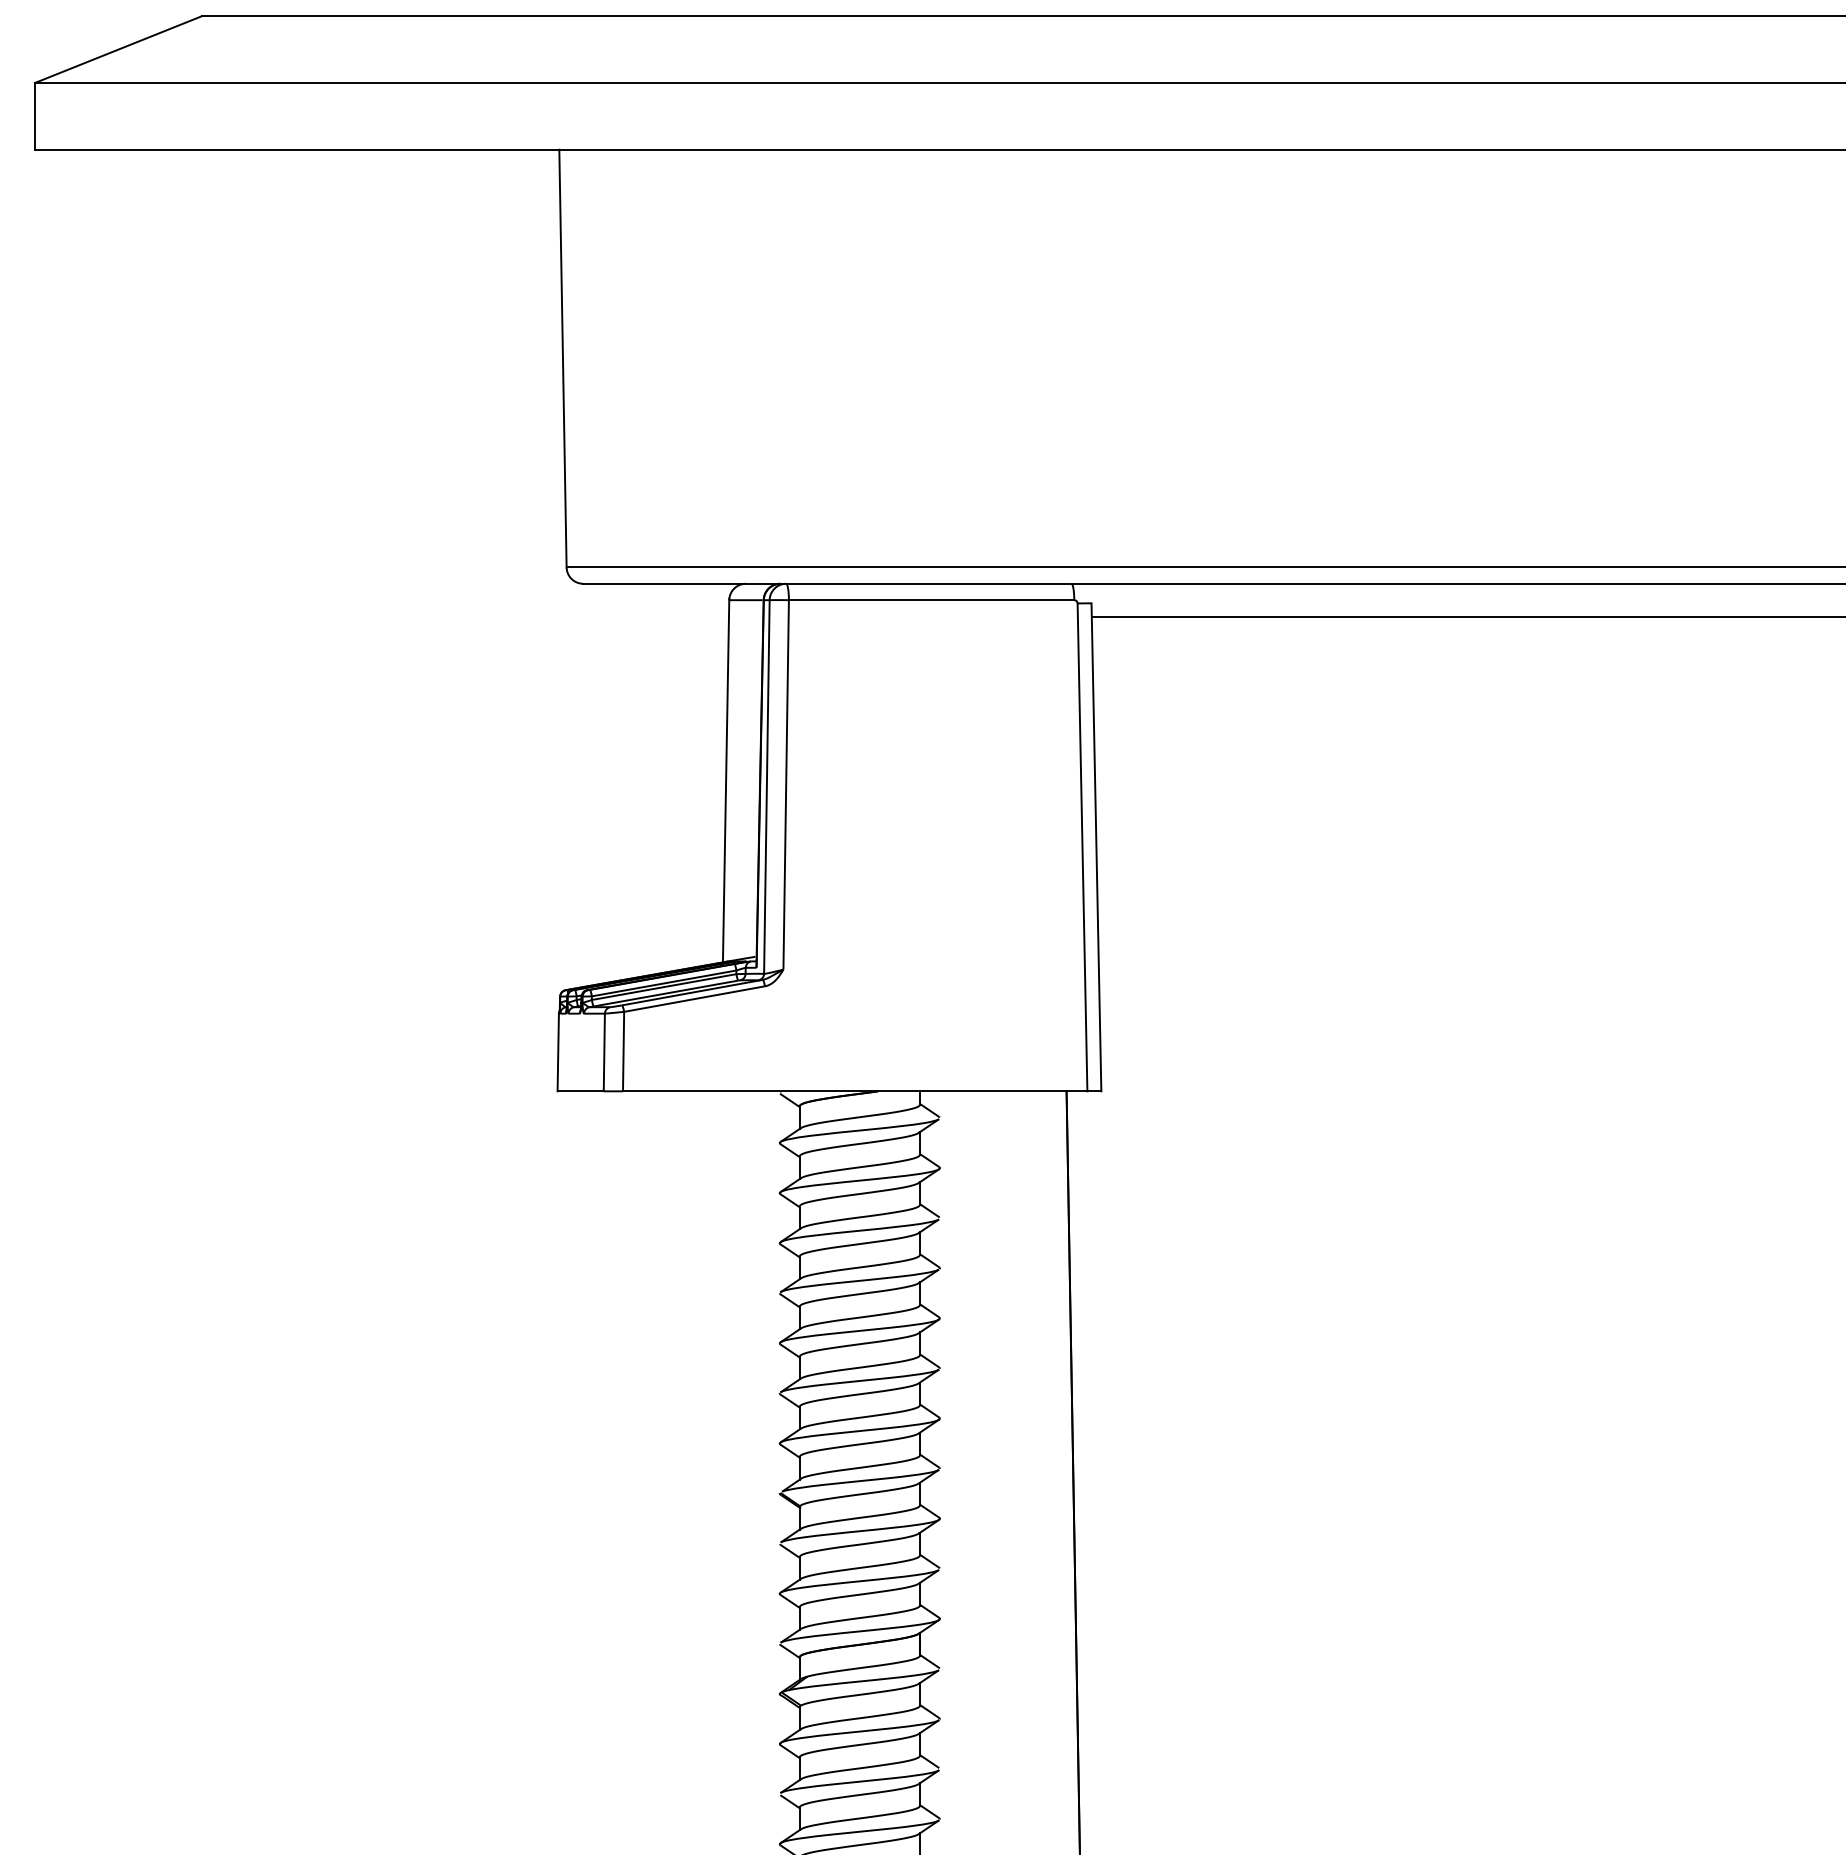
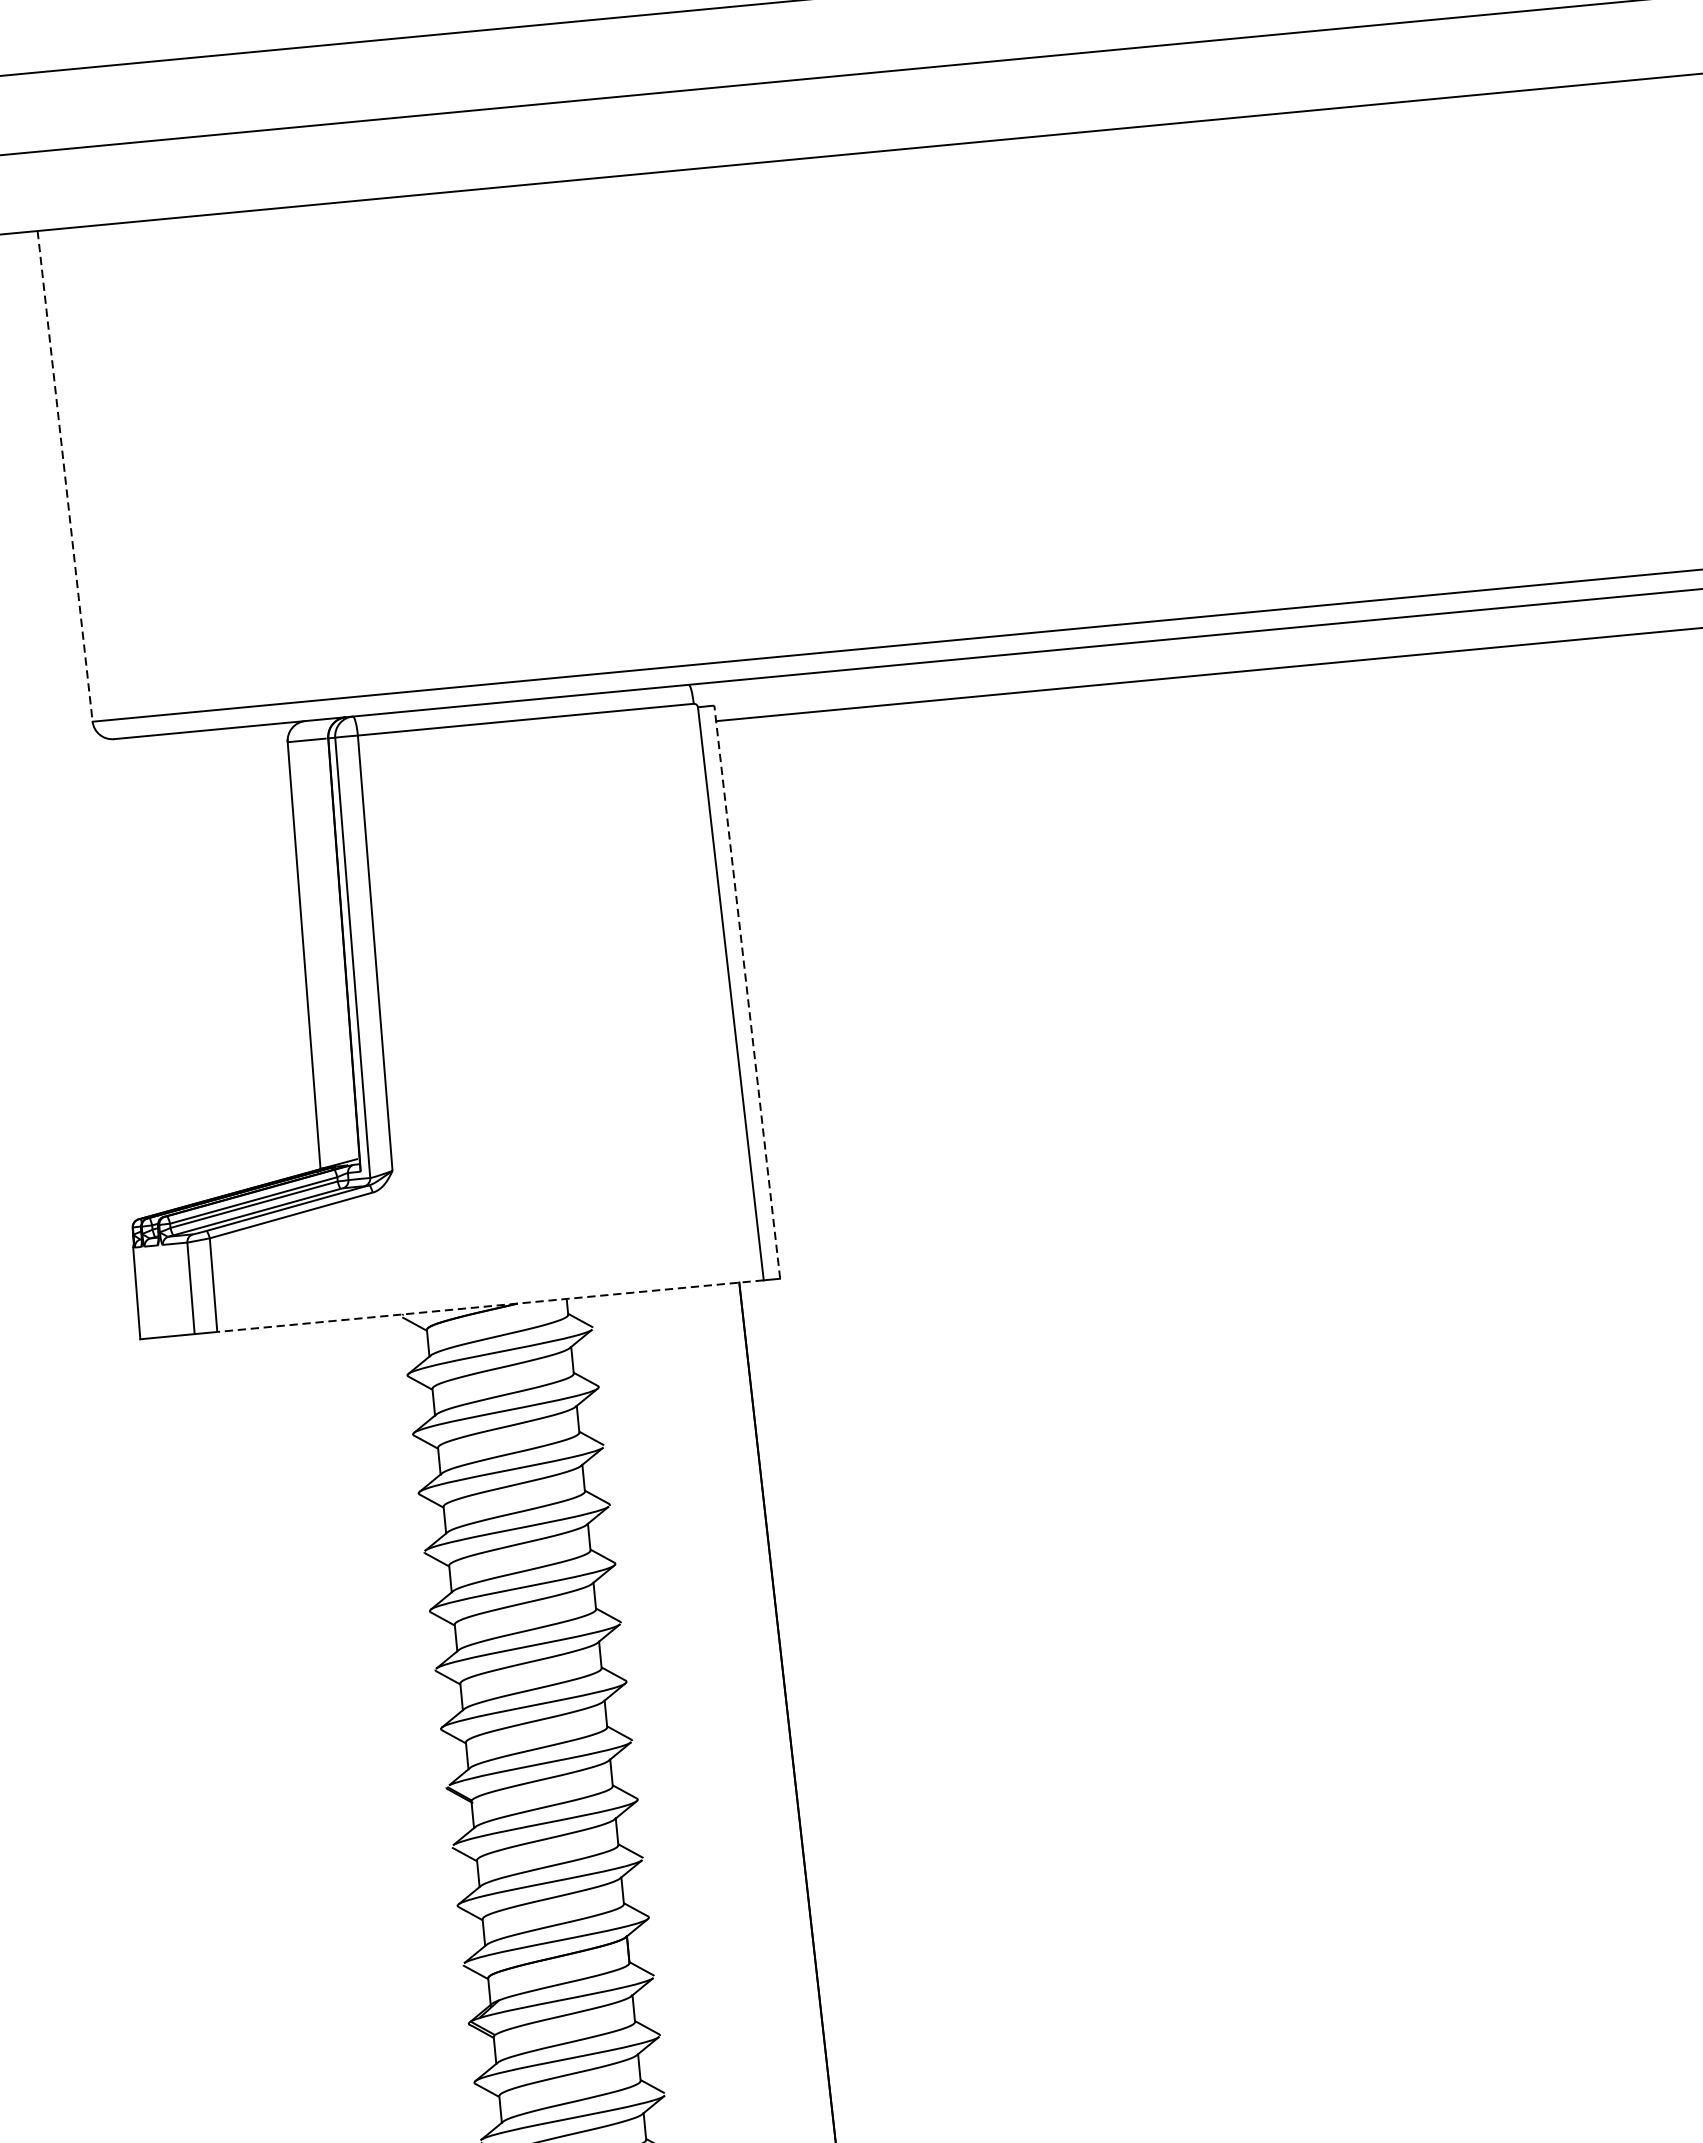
line: (562, 358) -> (64, 476), solid -> dashed
line: (1096, 847) -> (747, 992), solid -> dashed
line: (854, 1091) -> (489, 1306), solid -> dashed

